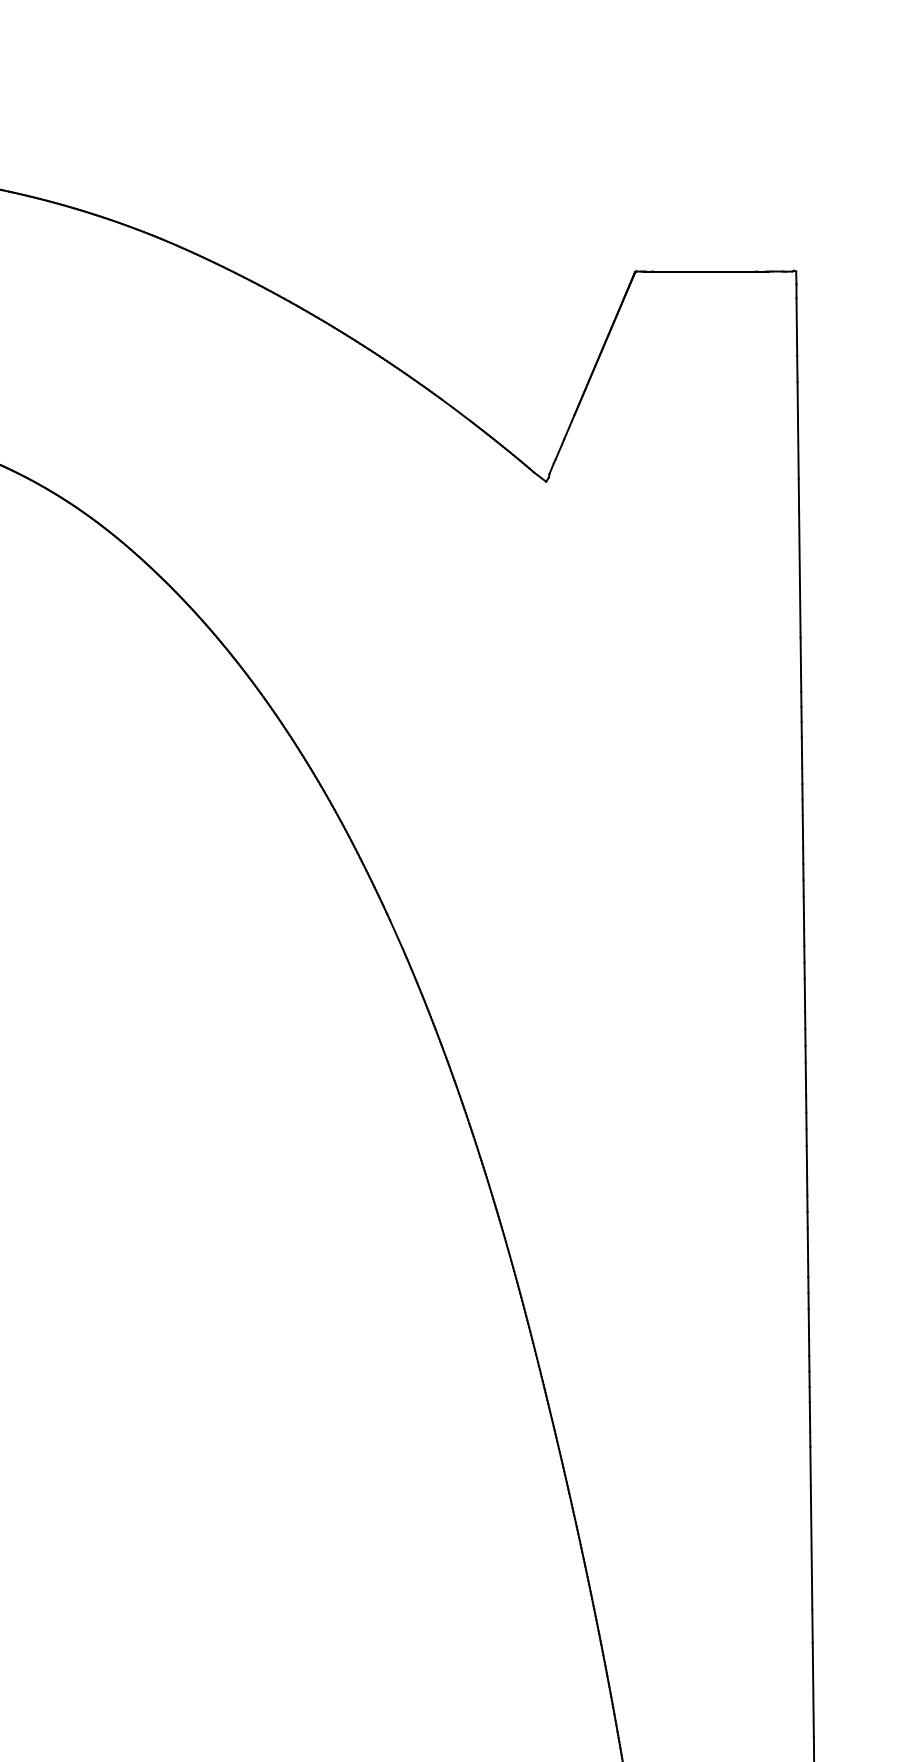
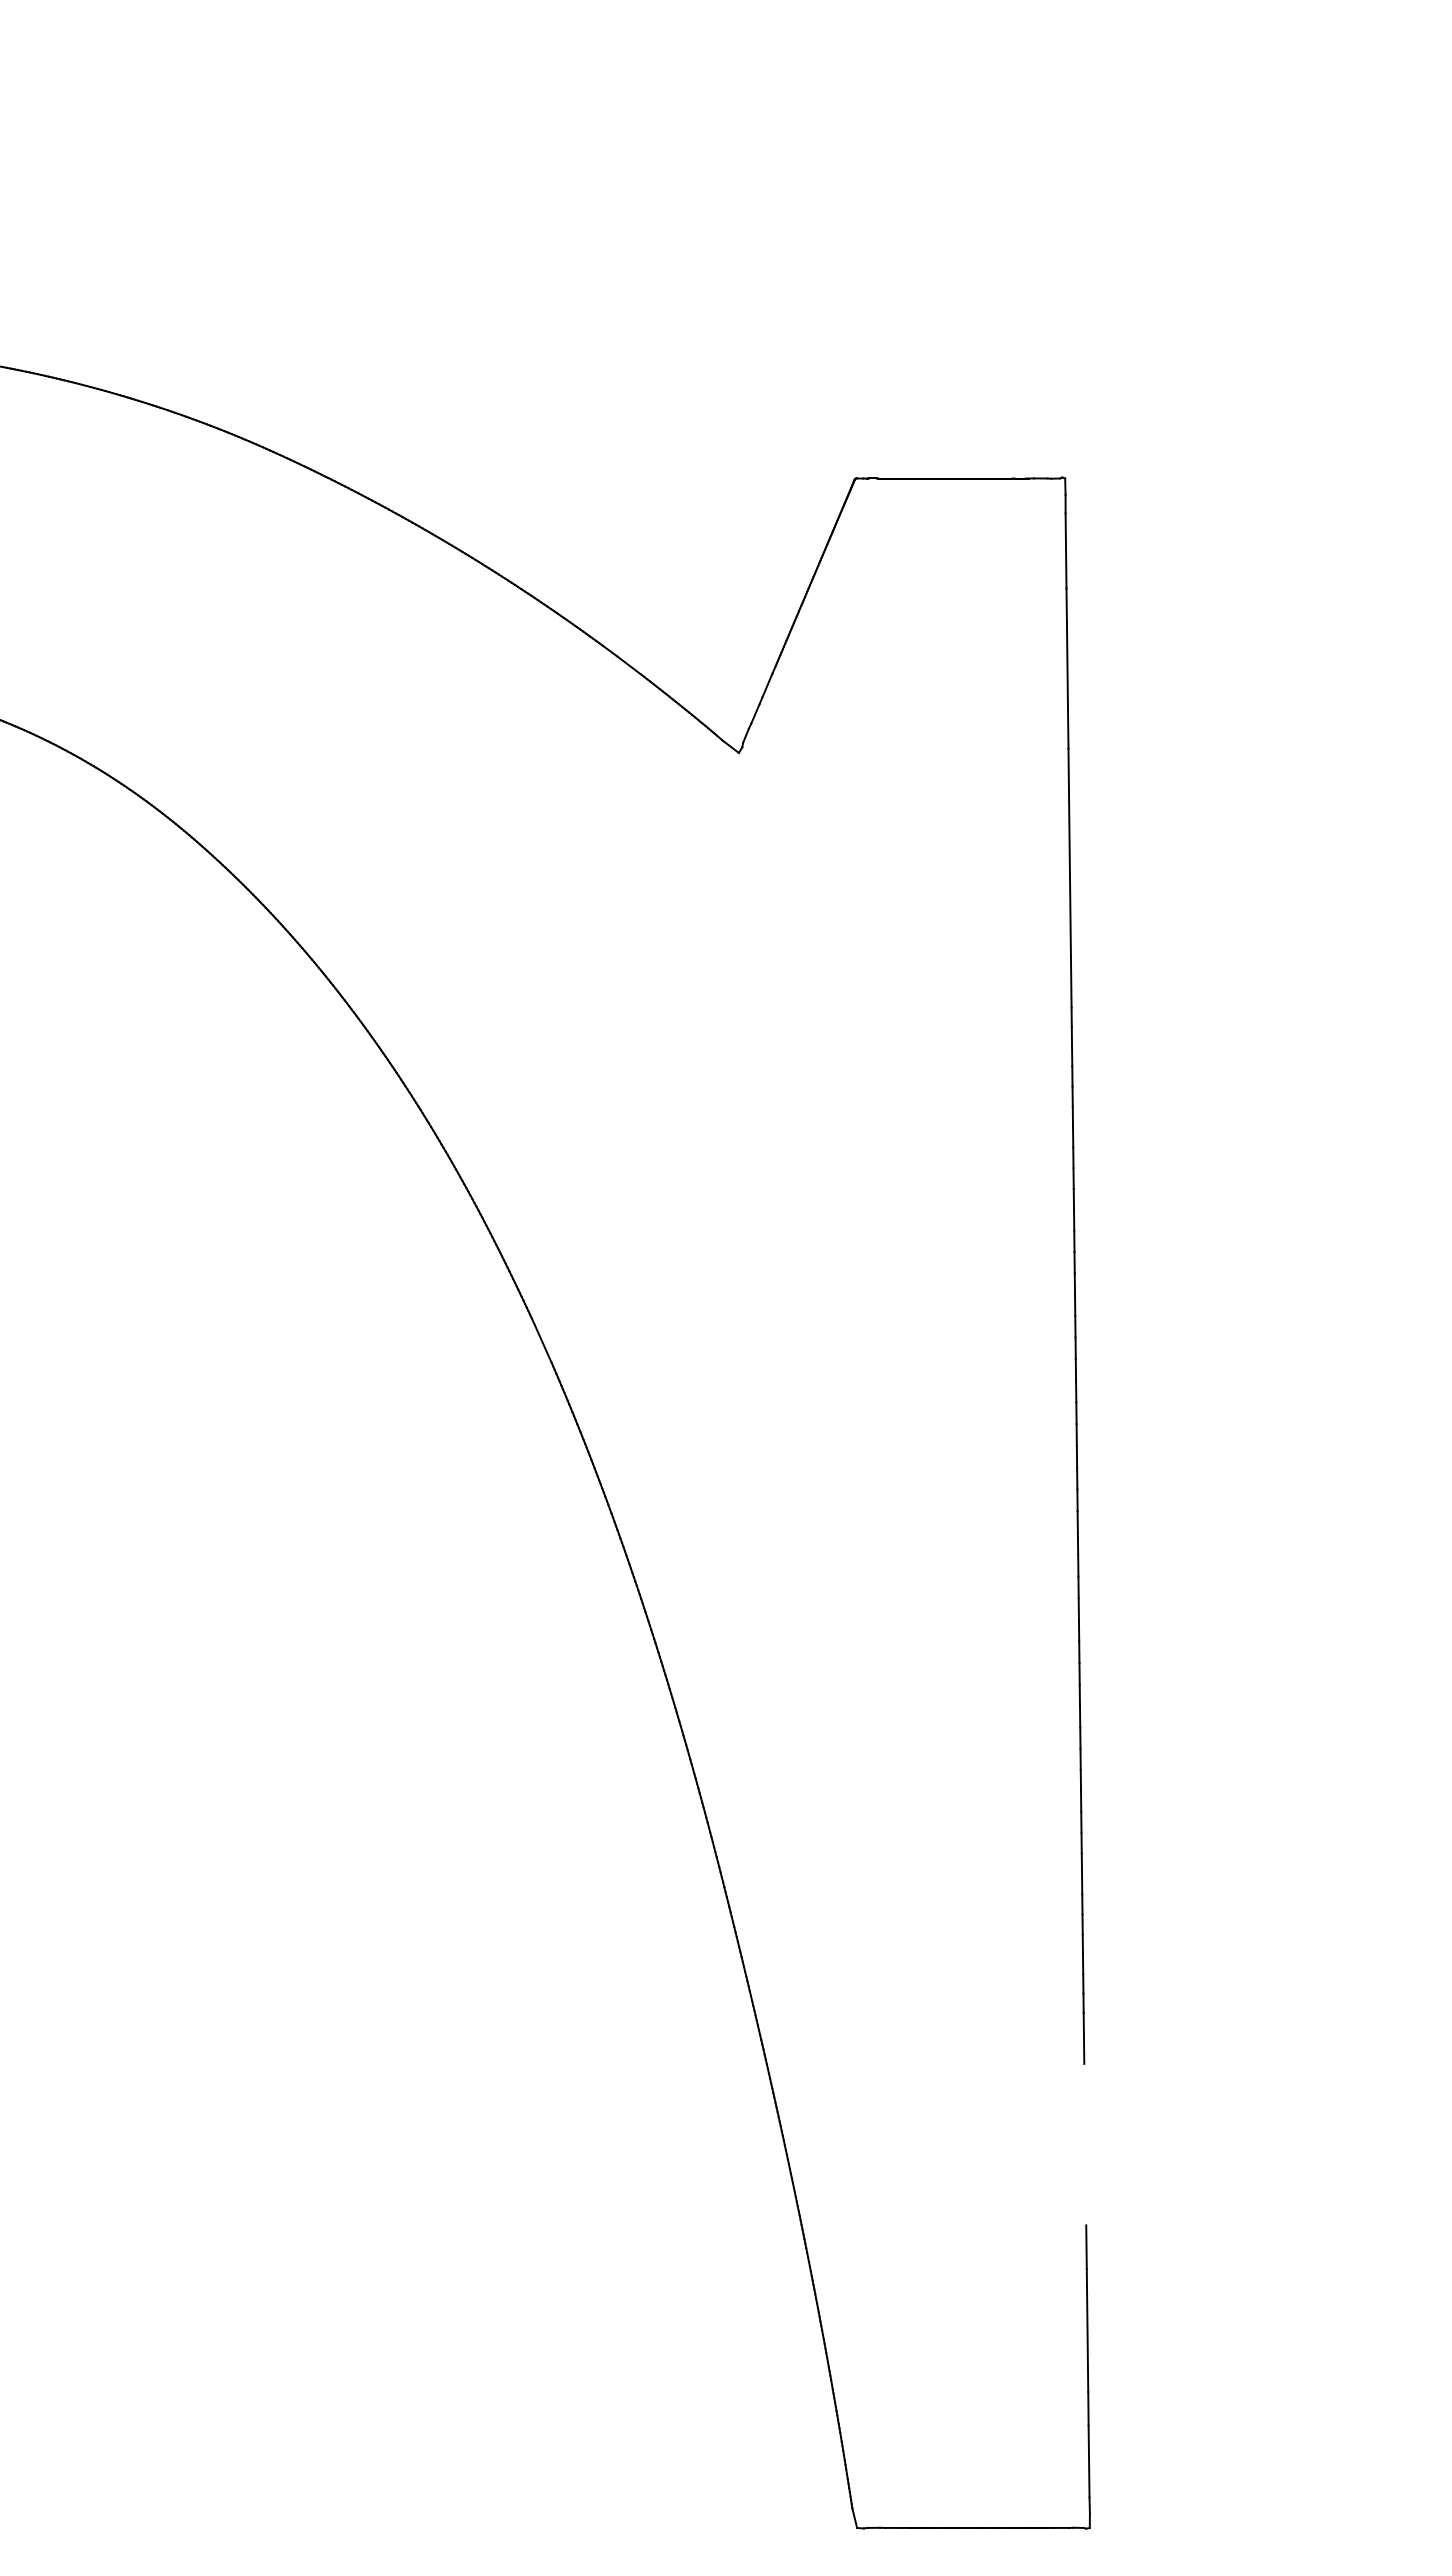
line: (811, 1547) -> (1085, 2144), removed

